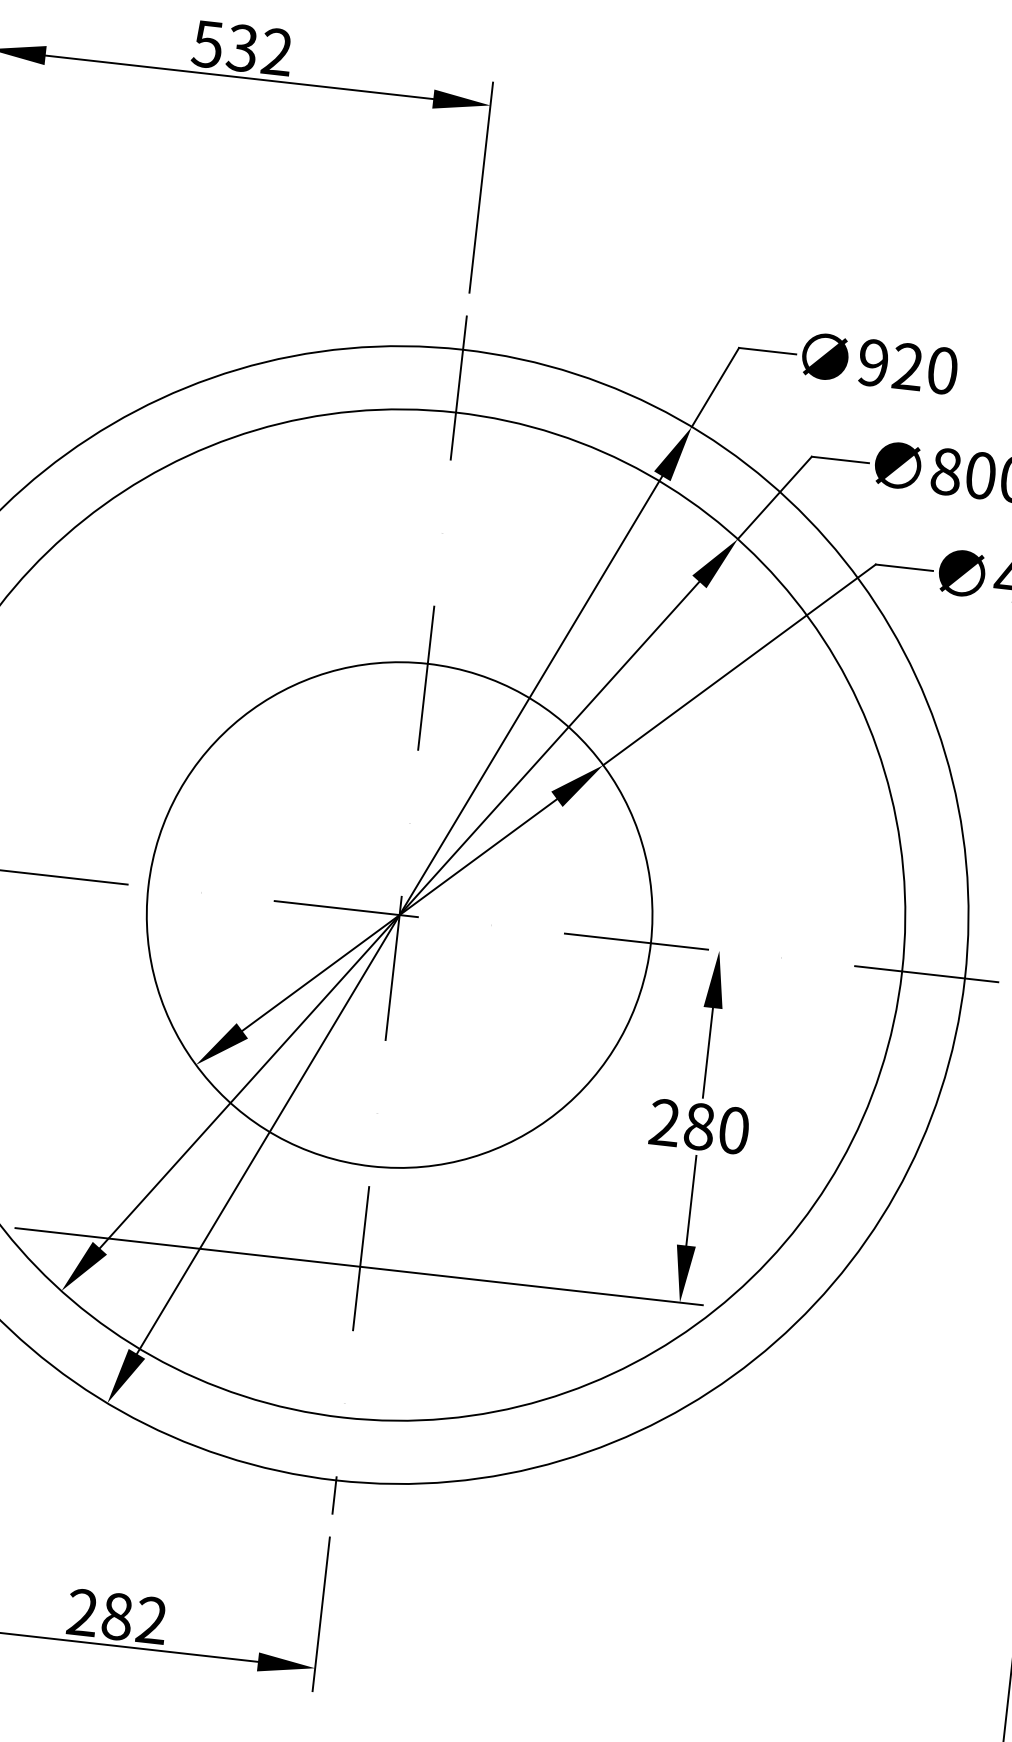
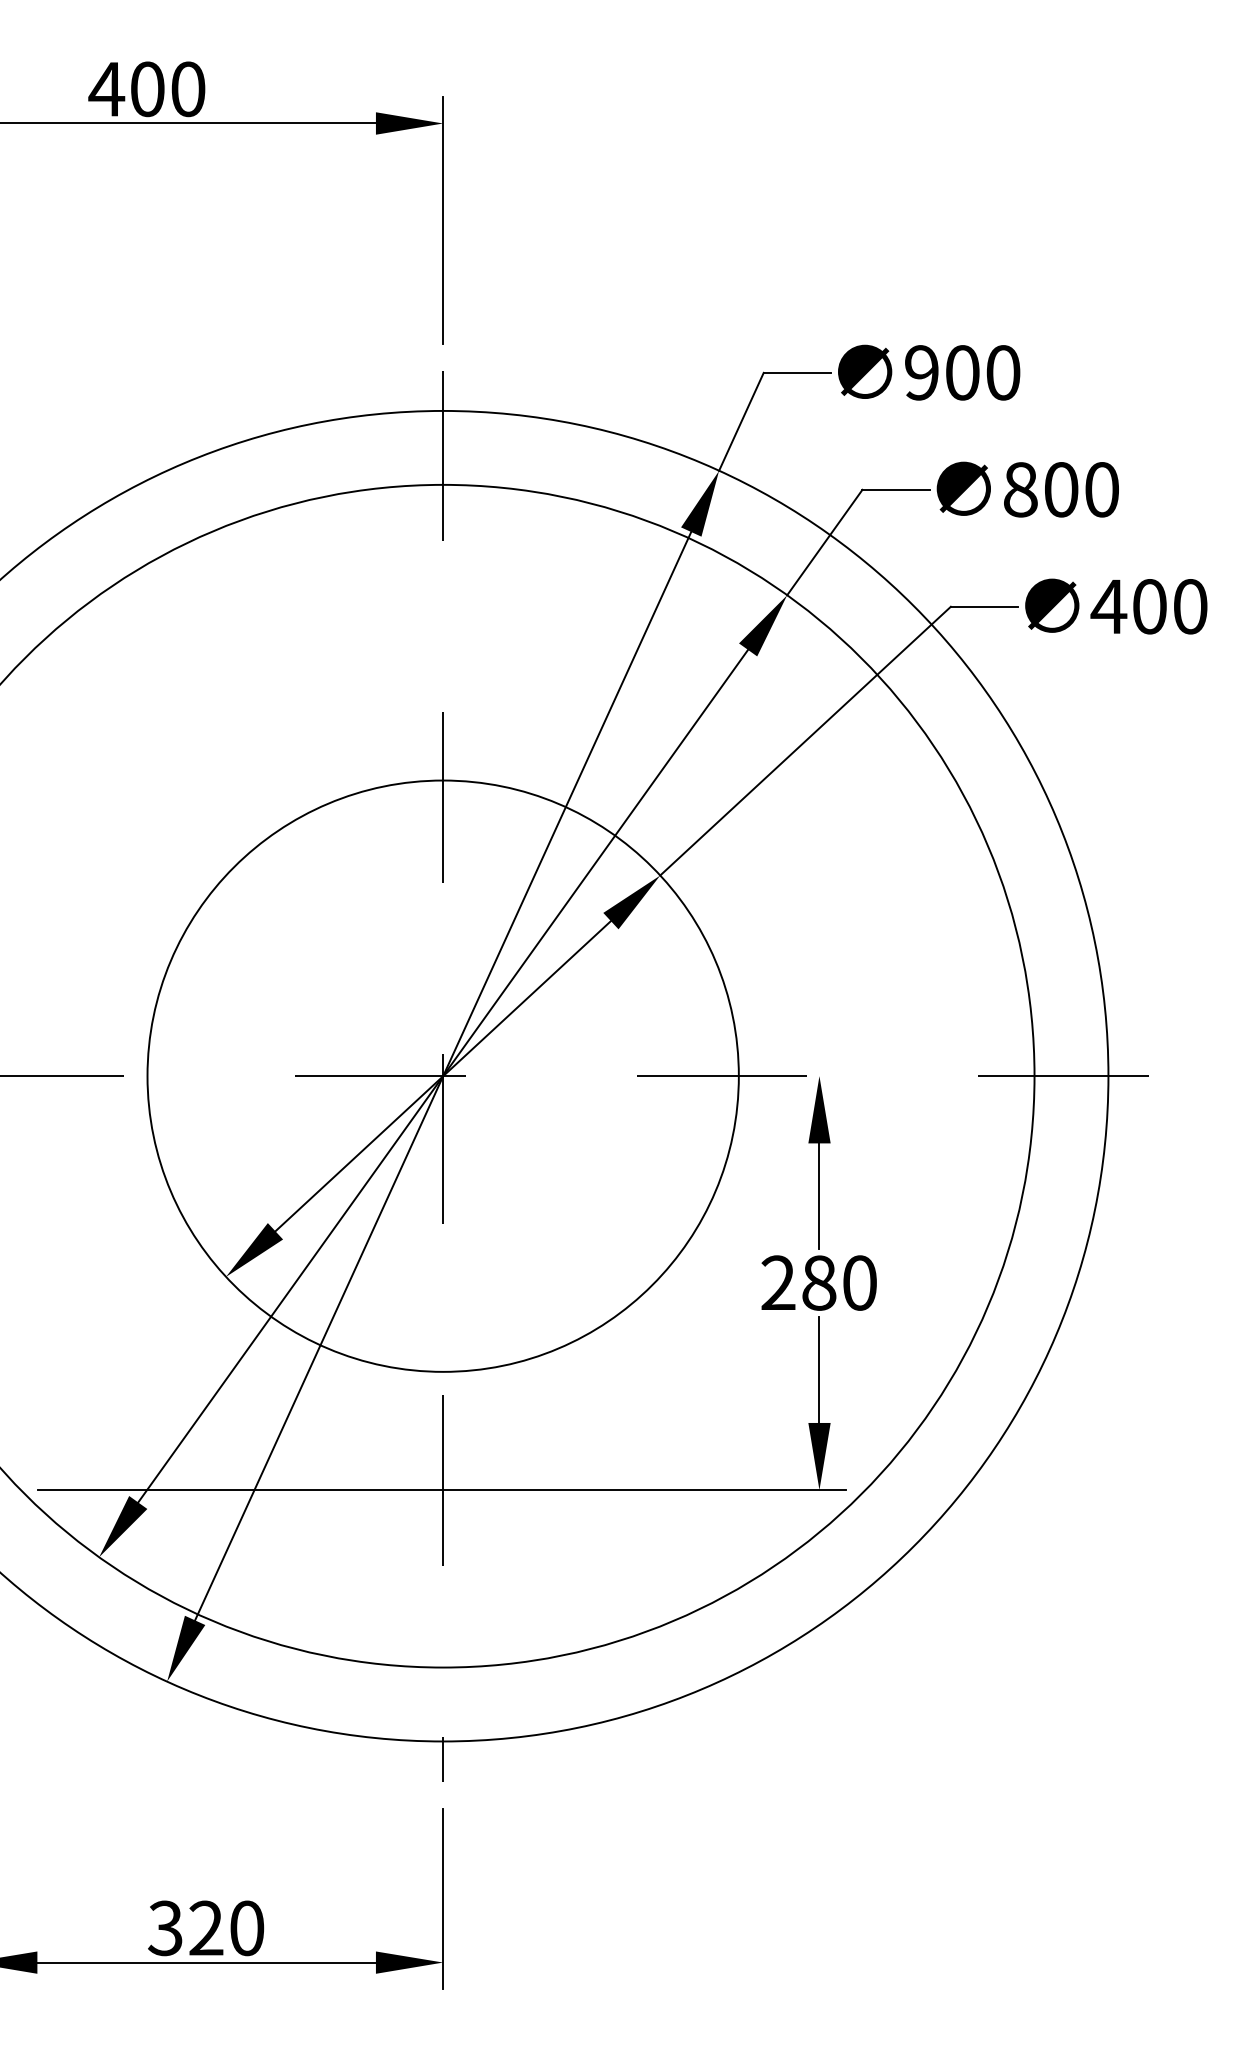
text: (241, 48) -> (146, 89), 532 -> 400
text: (908, 366) -> (962, 372), 920 -> 900
text: (117, 1616) -> (206, 1928), 282 -> 320

